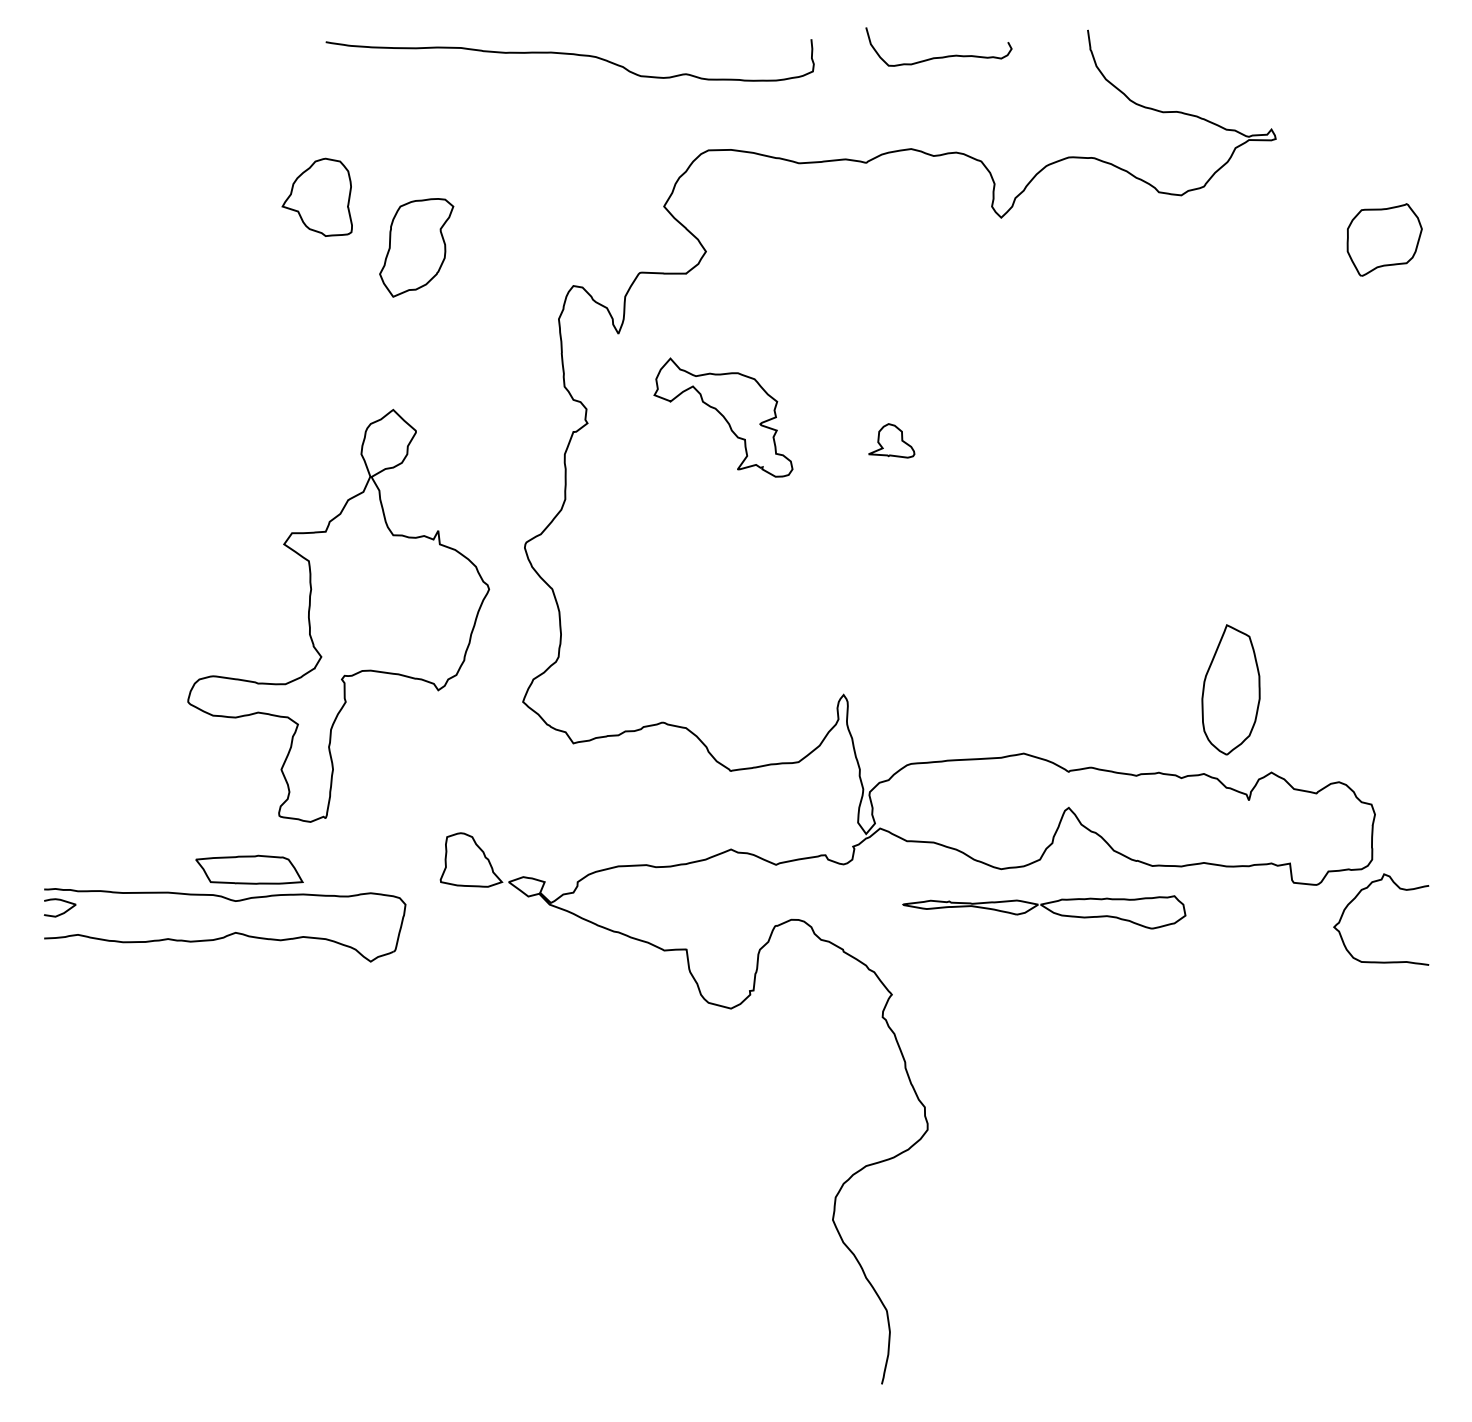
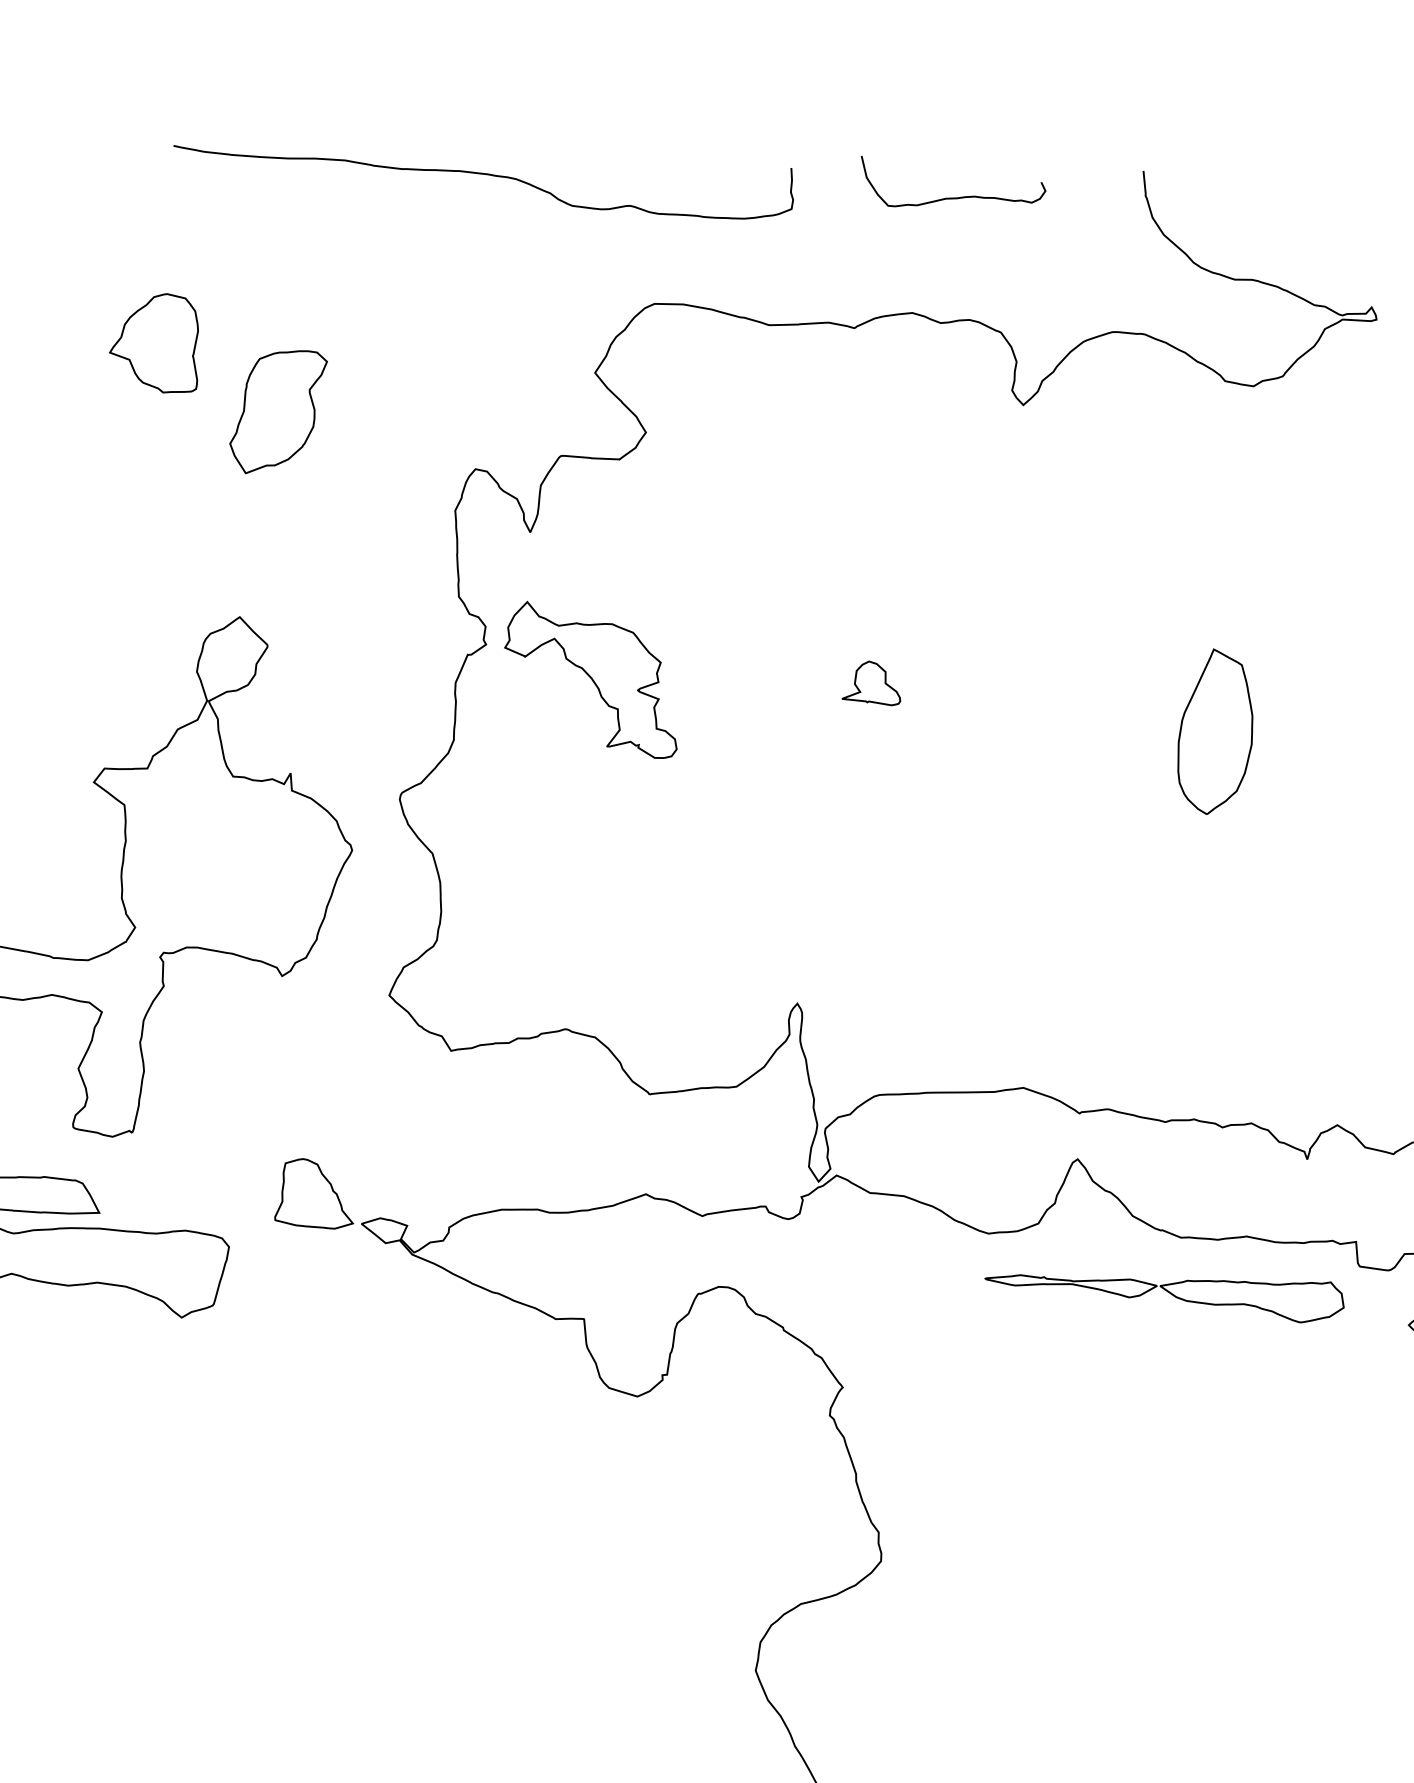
part: (723, 417) -> (591, 679), moved
part: (1230, 689) -> (1215, 731), moved
part: (1044, 912) -> (1164, 1296), moved

